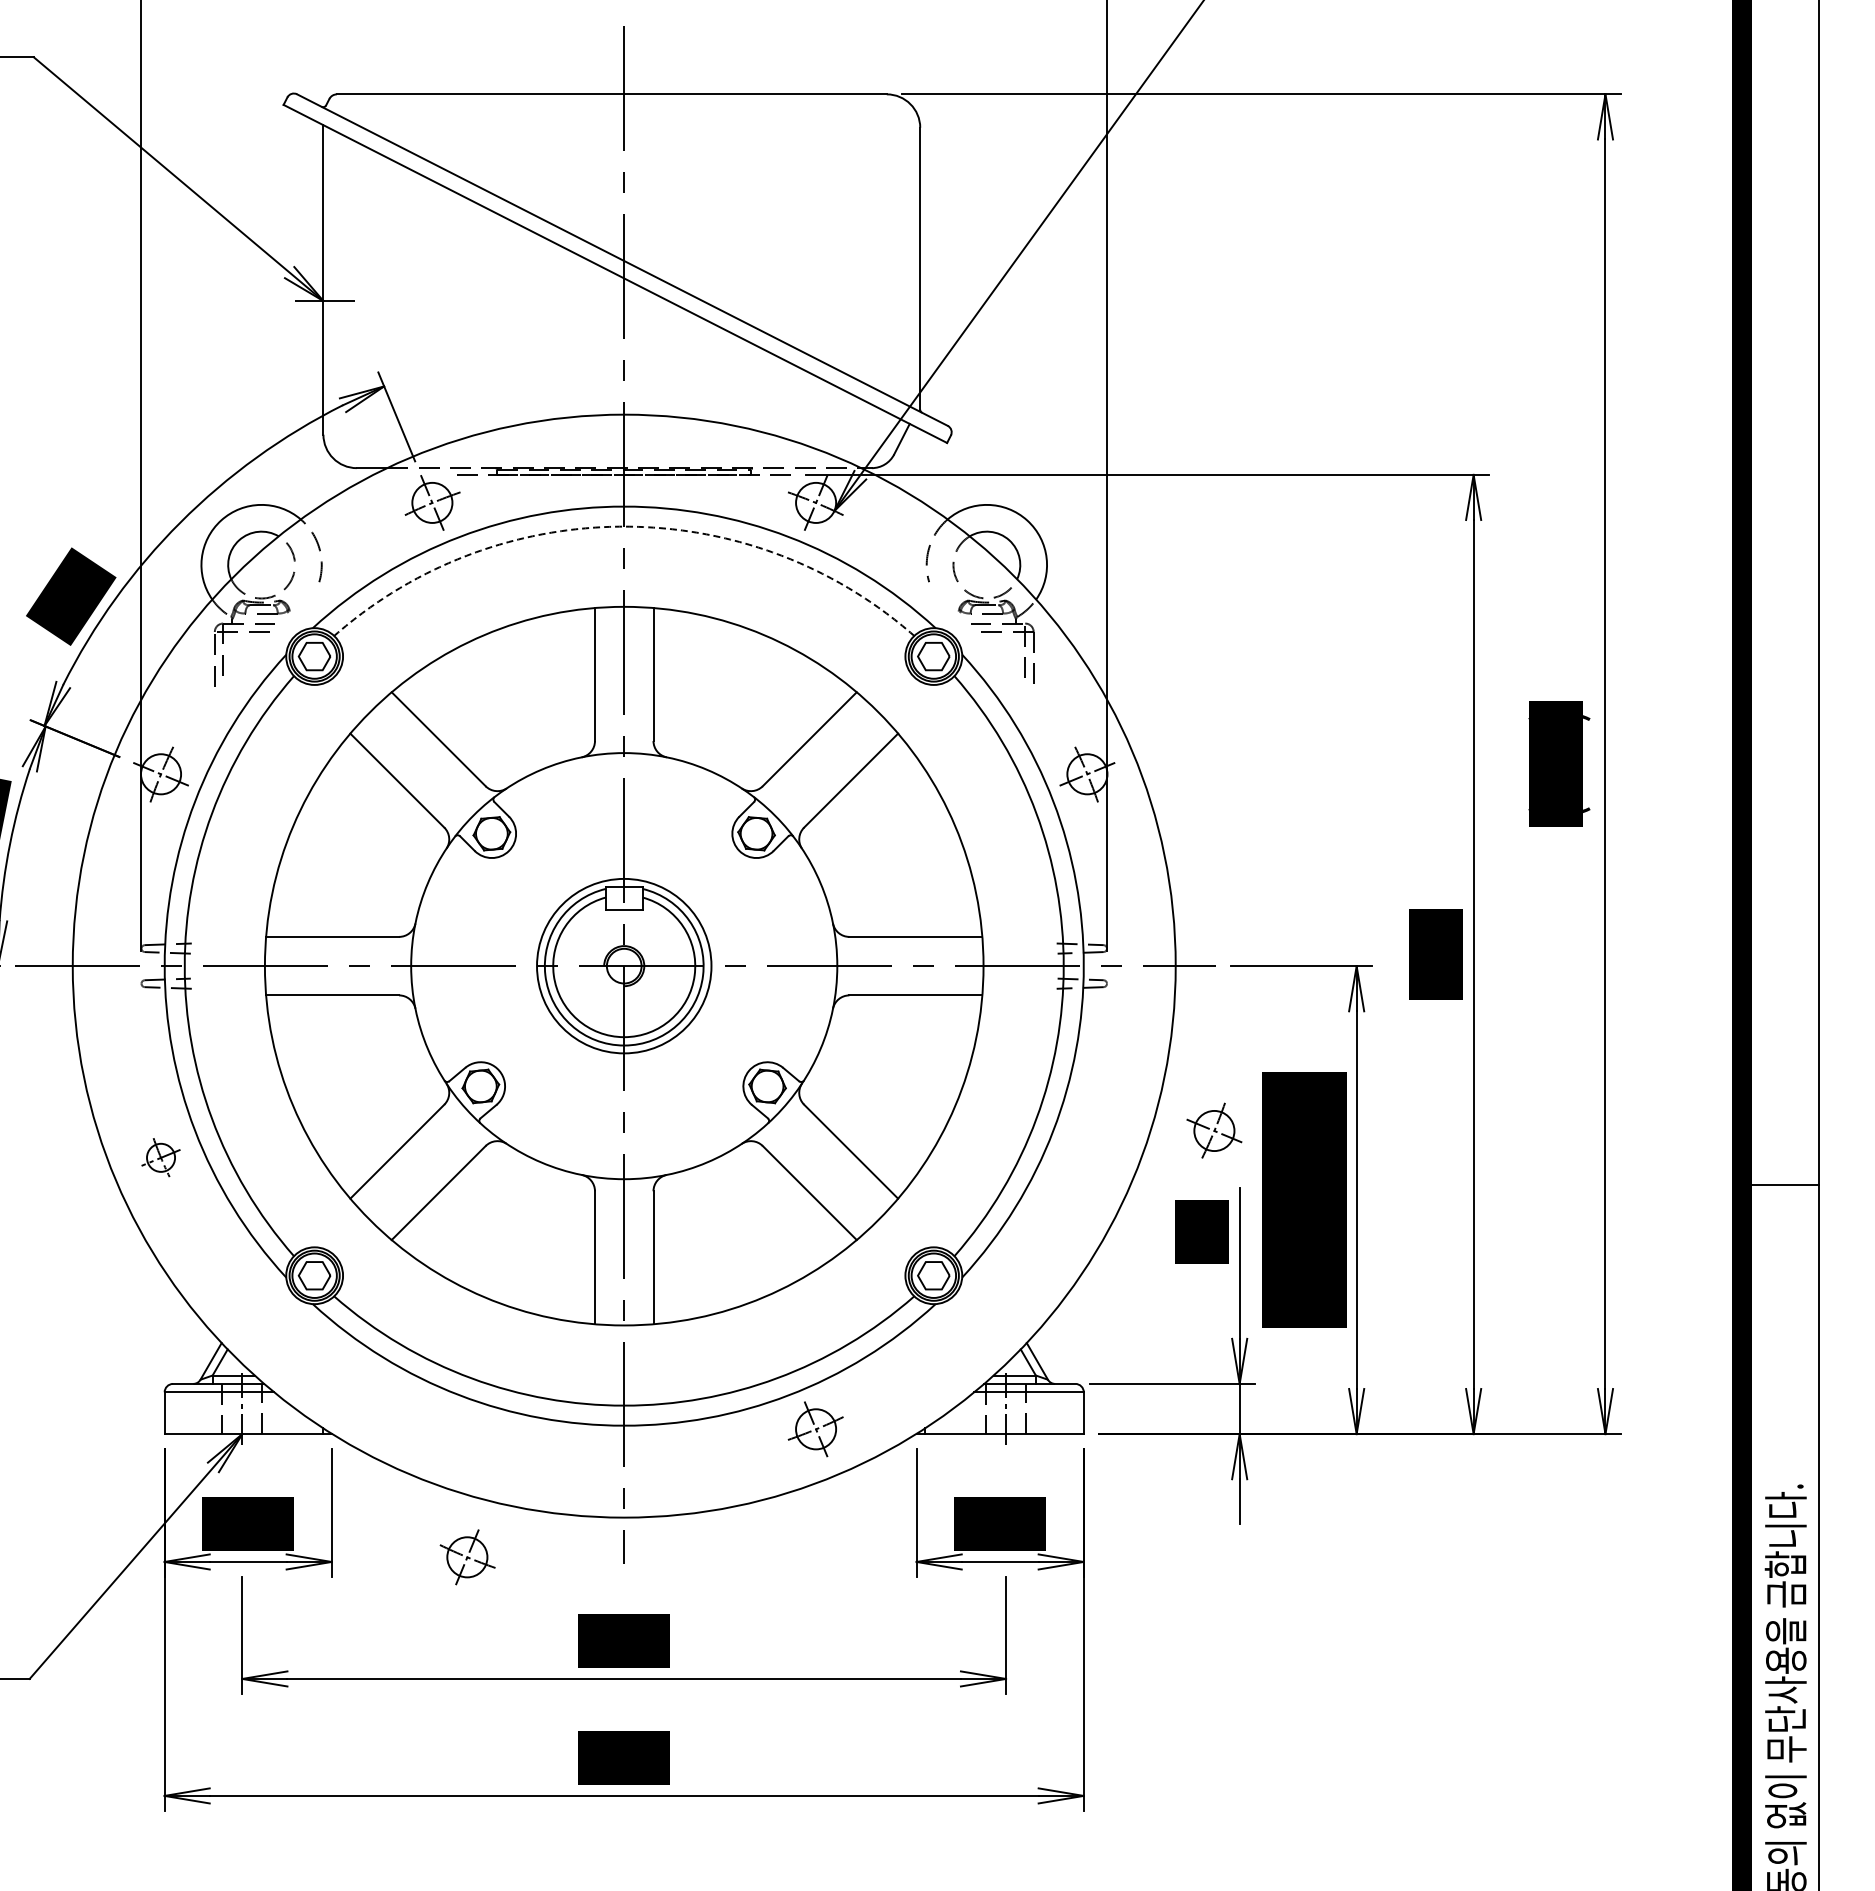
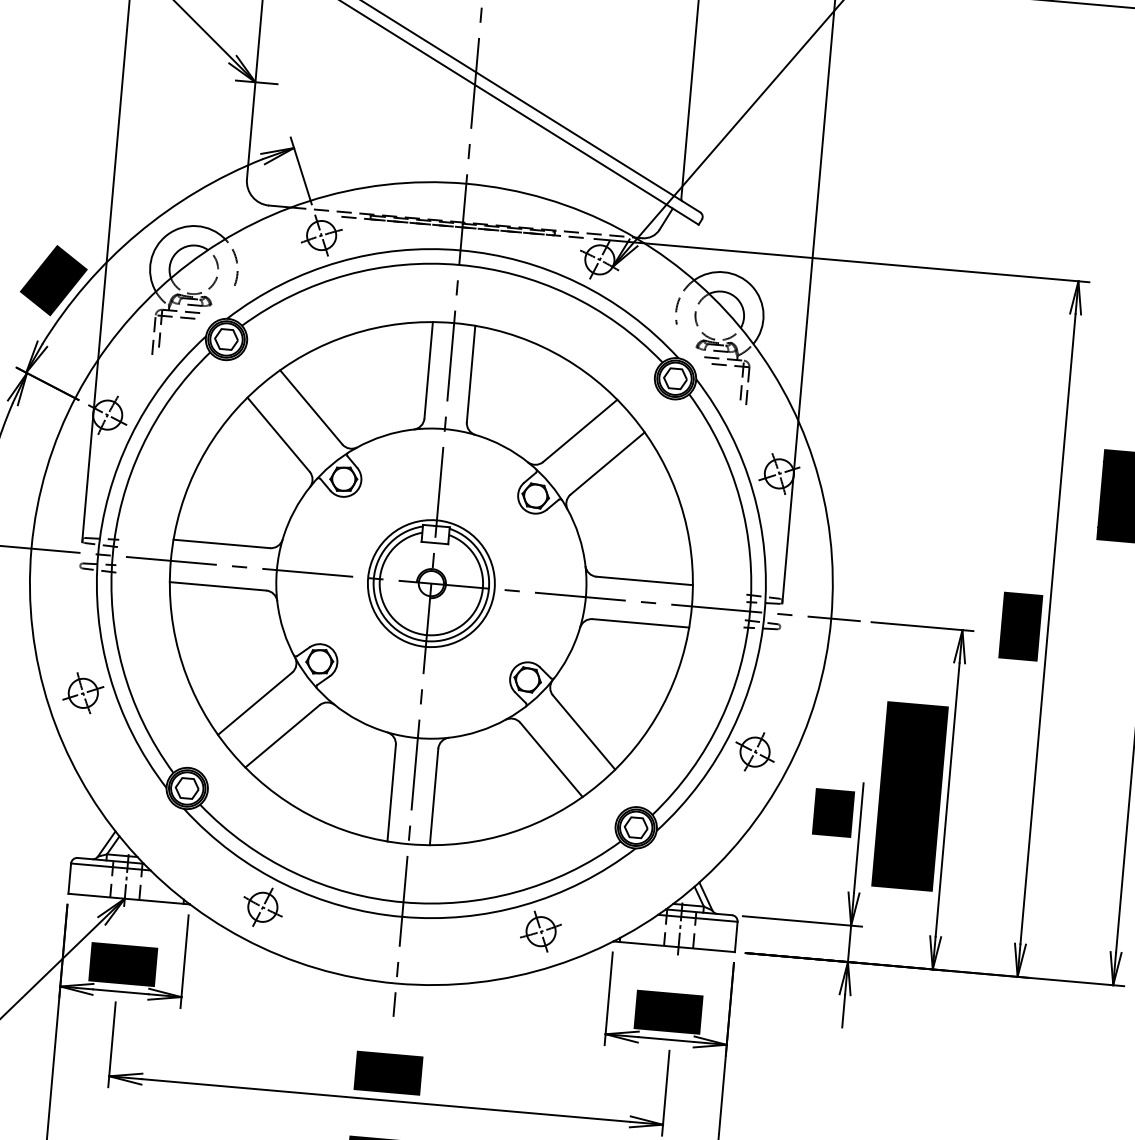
arc: (624, 526) -> (459, 264), dashed -> solid
part: (1214, 1130) -> (755, 751), moved
part: (160, 1157) -> (82, 692), size x1.43
part: (467, 1557) -> (262, 907), moved

